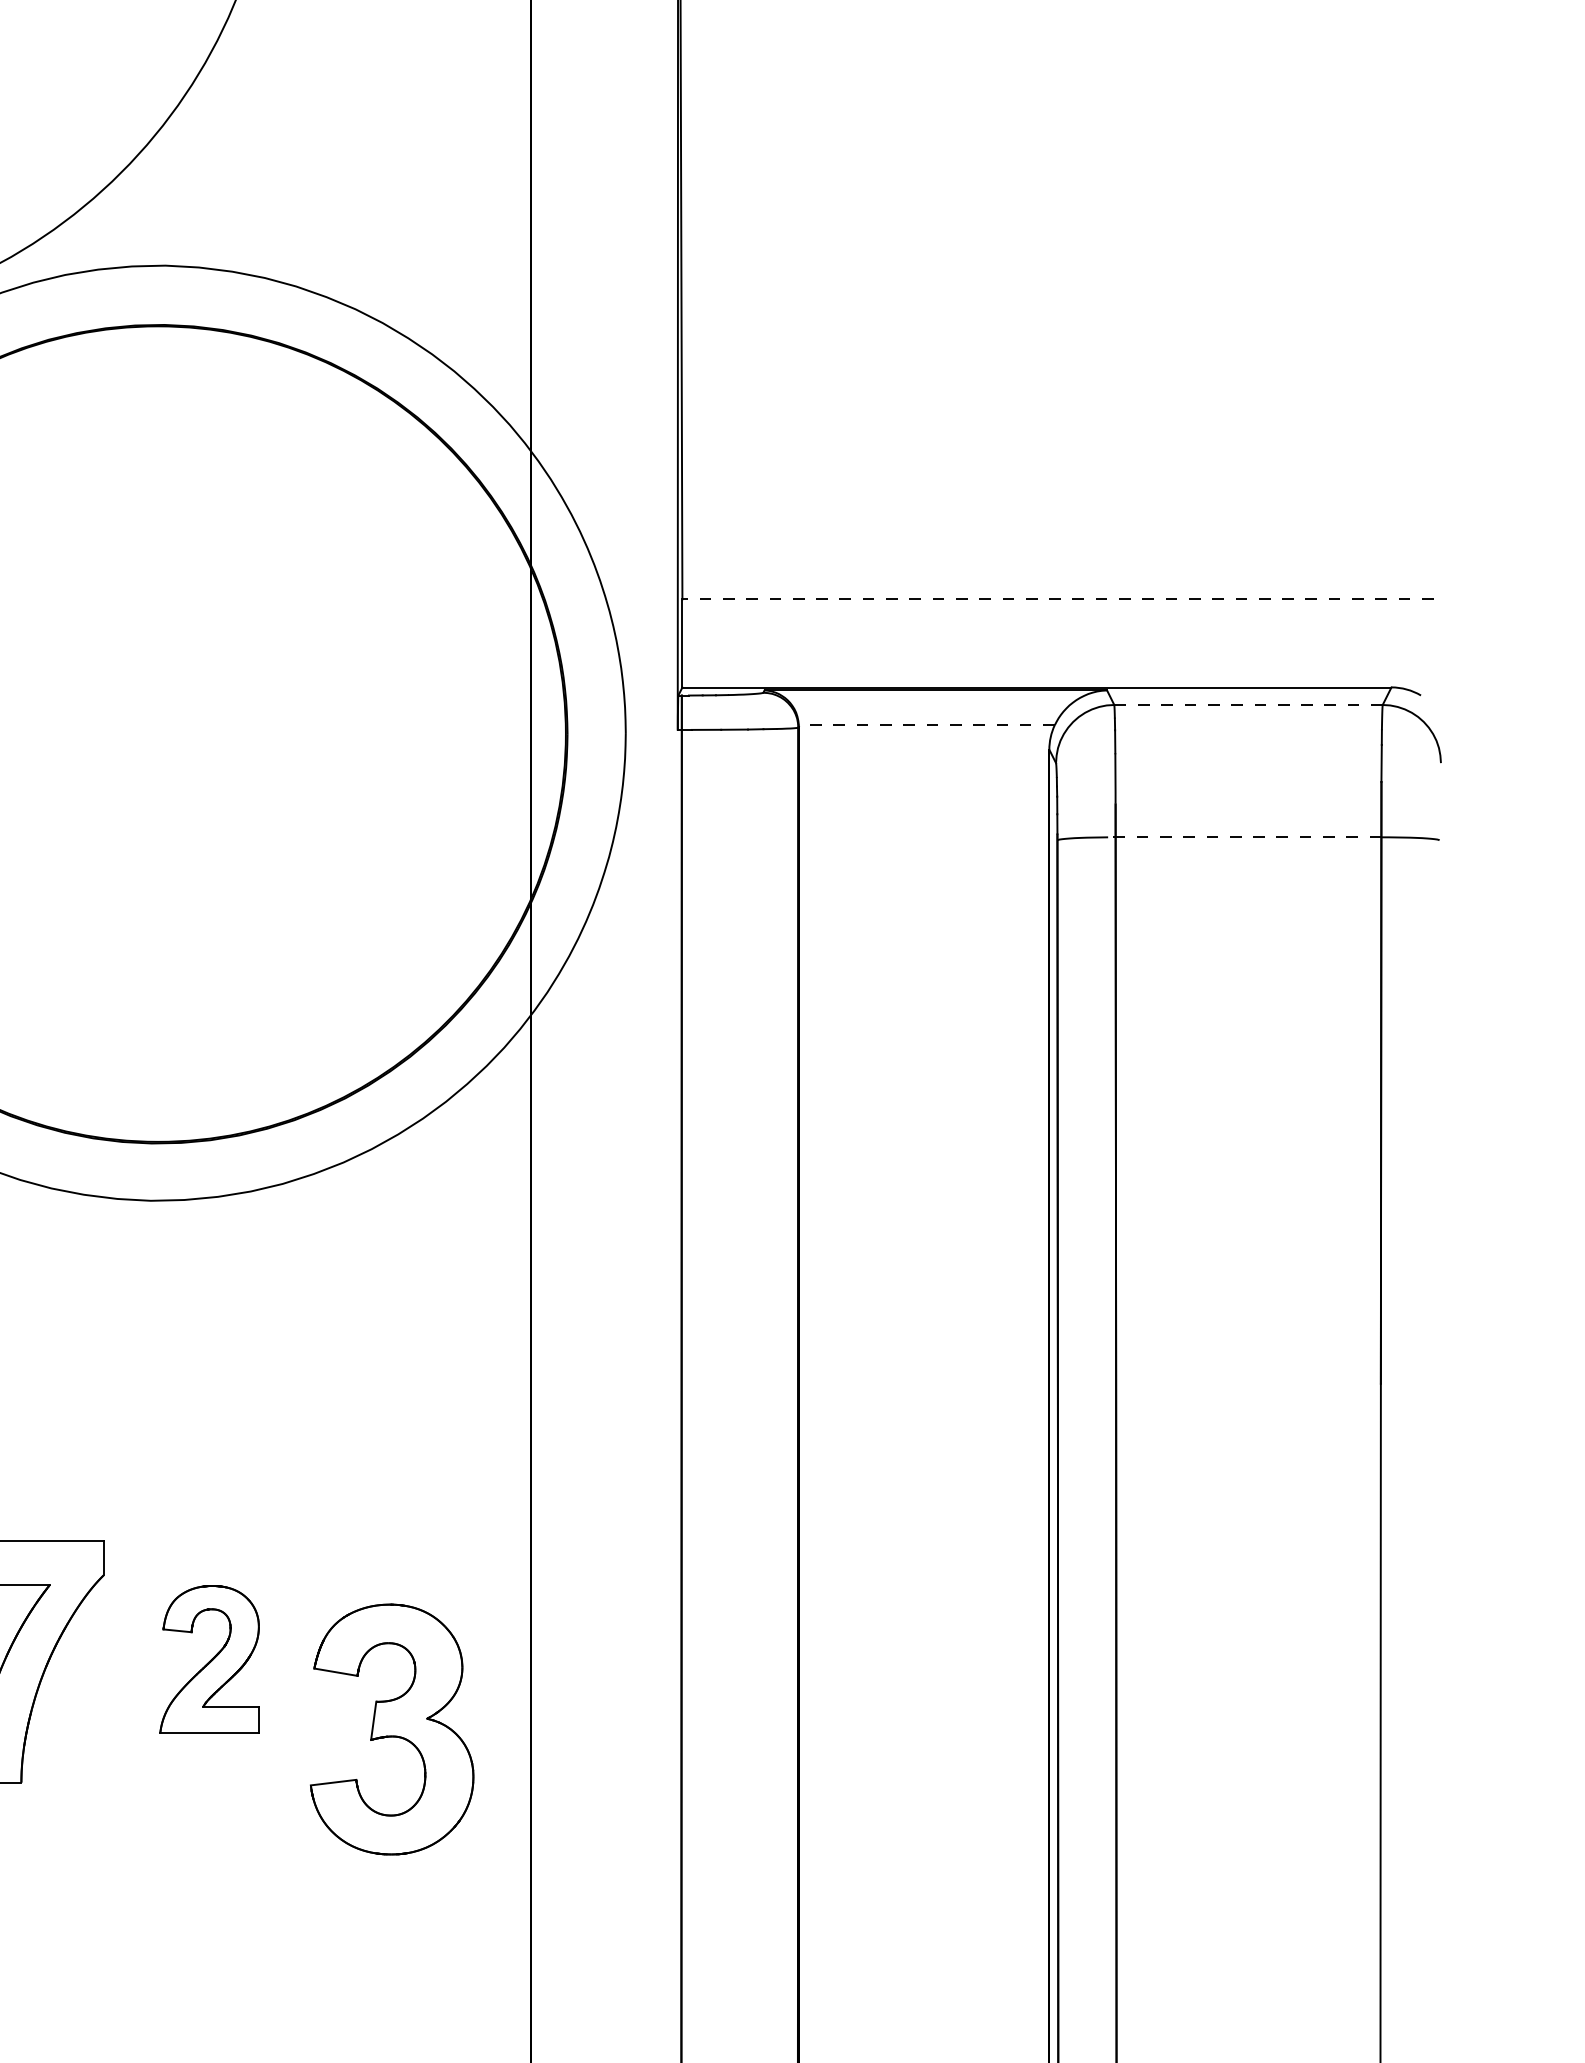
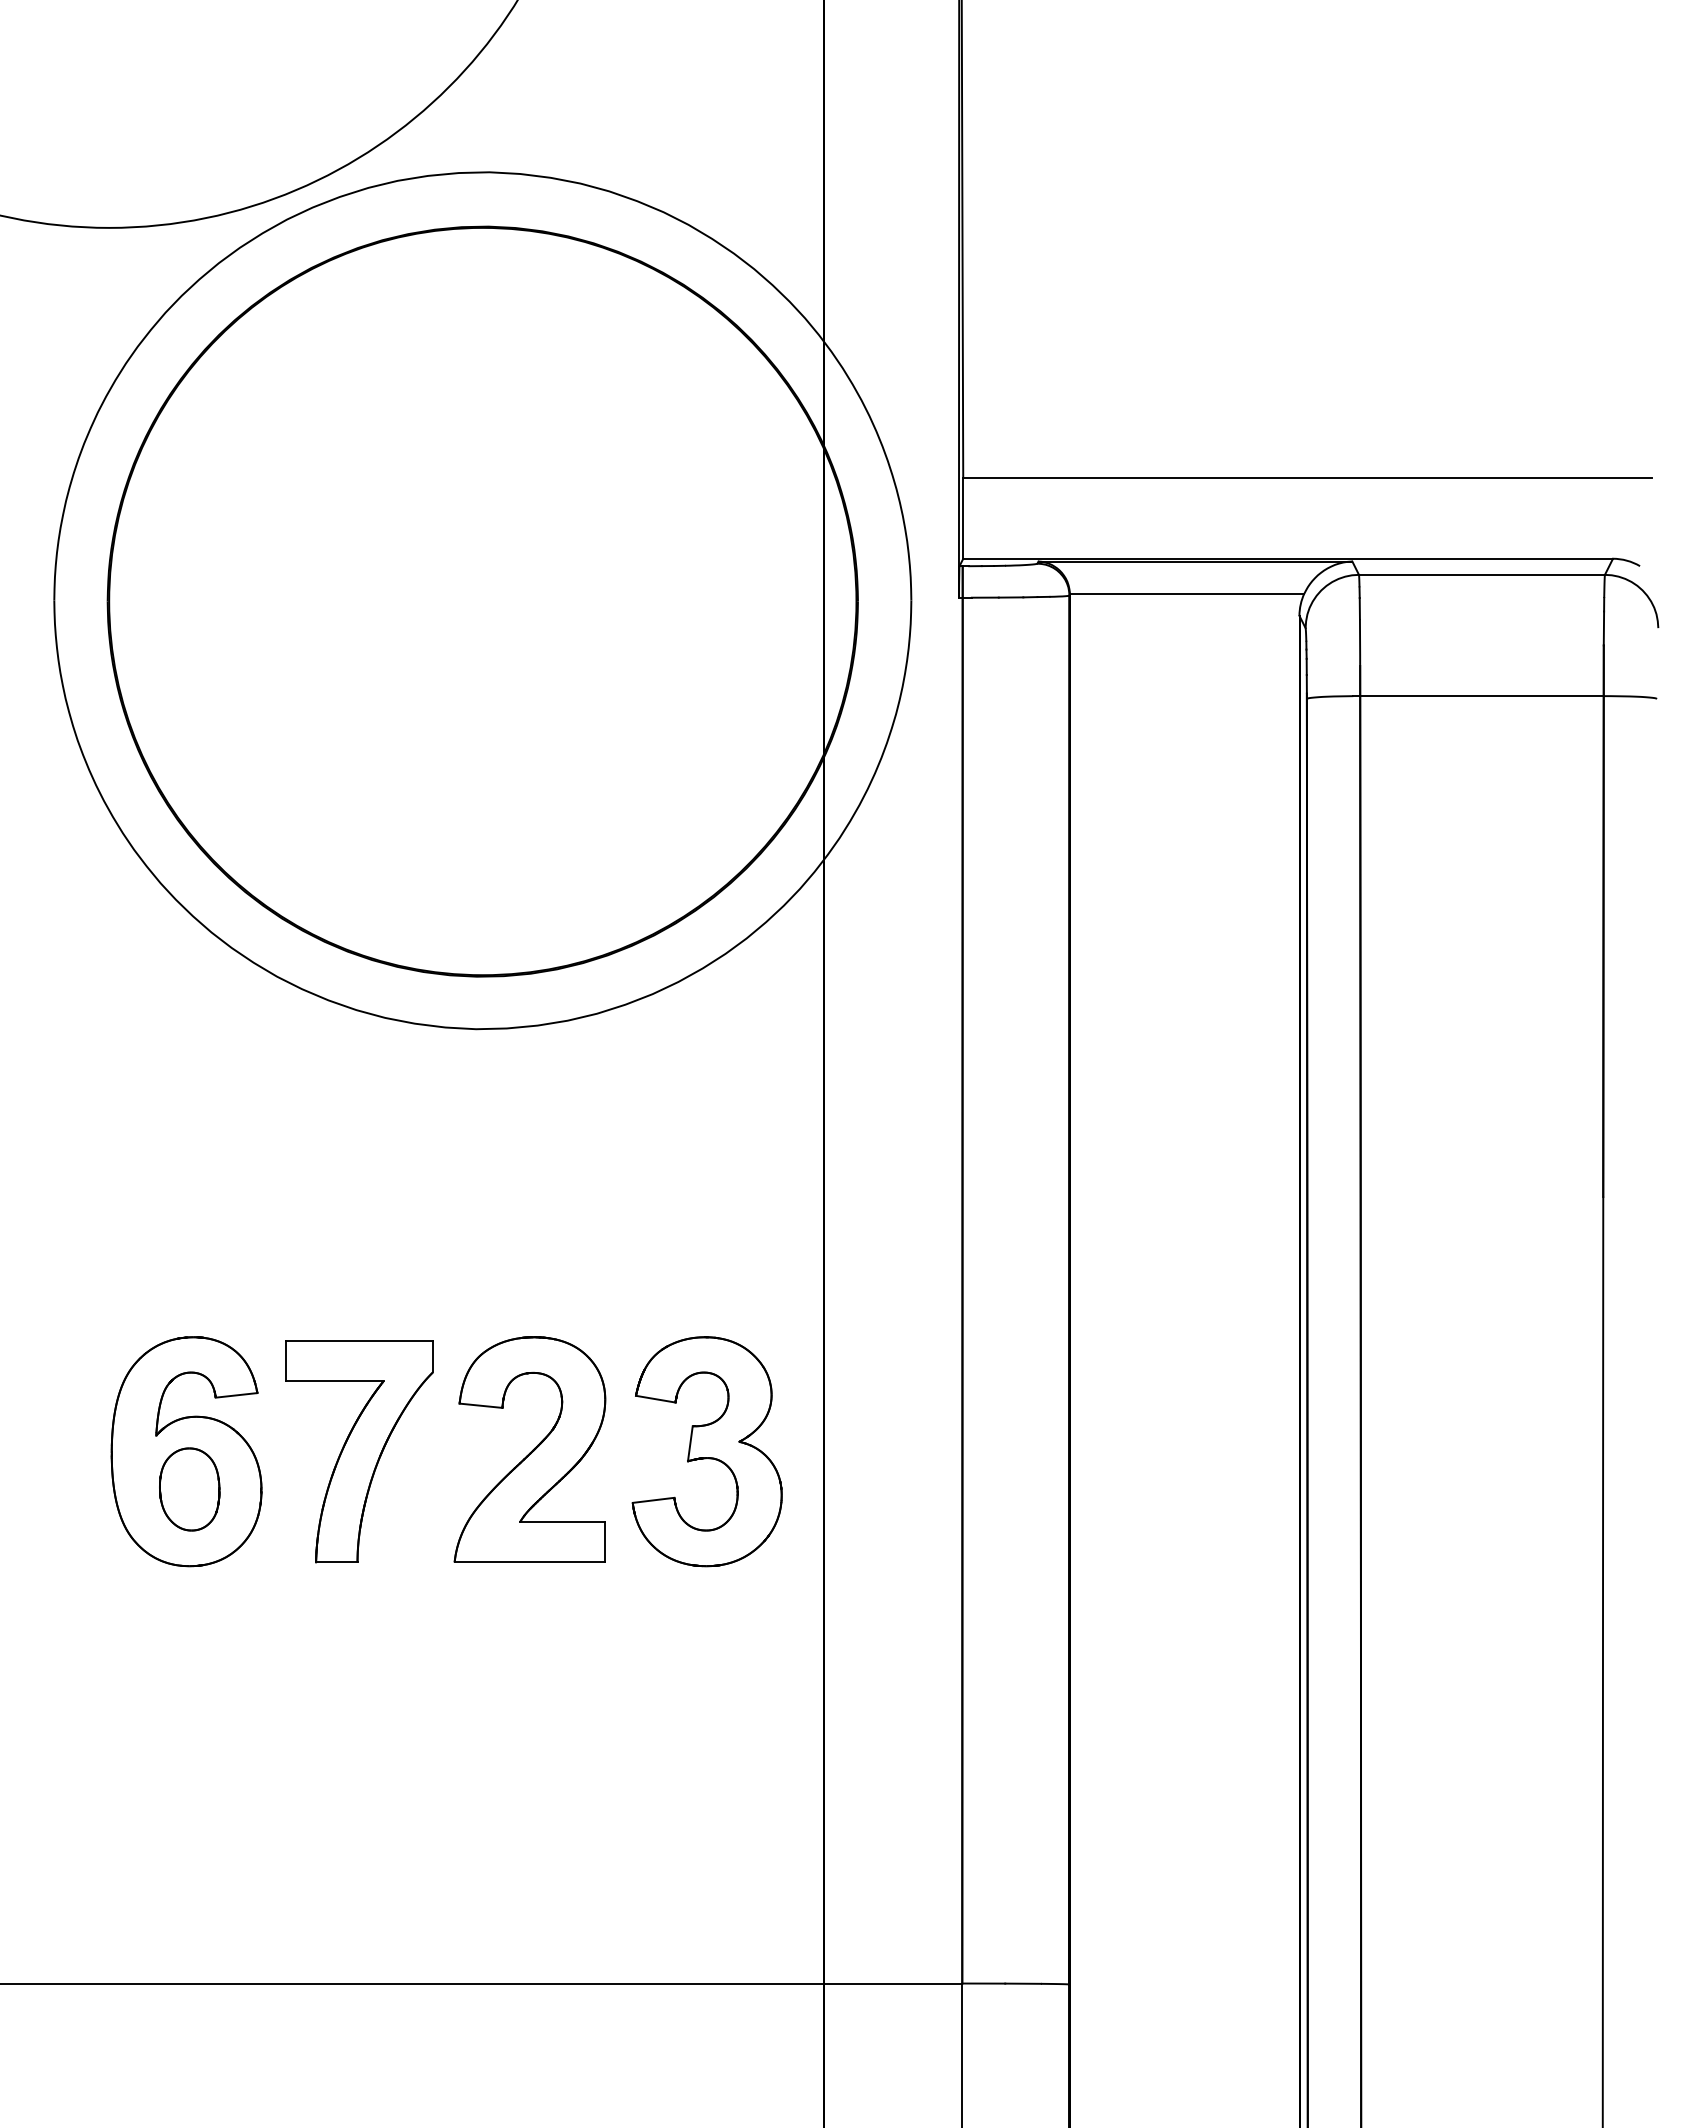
line: (1057, 599) -> (1306, 478), dashed -> solid
line: (1247, 704) -> (1481, 574), dashed -> solid
line: (926, 725) -> (1186, 593), dashed -> solid
line: (1244, 837) -> (1478, 696), dashed -> solid
part: (209, 1659) -> (529, 1449), size x1.67
part: (391, 1729) -> (706, 1451), moved

